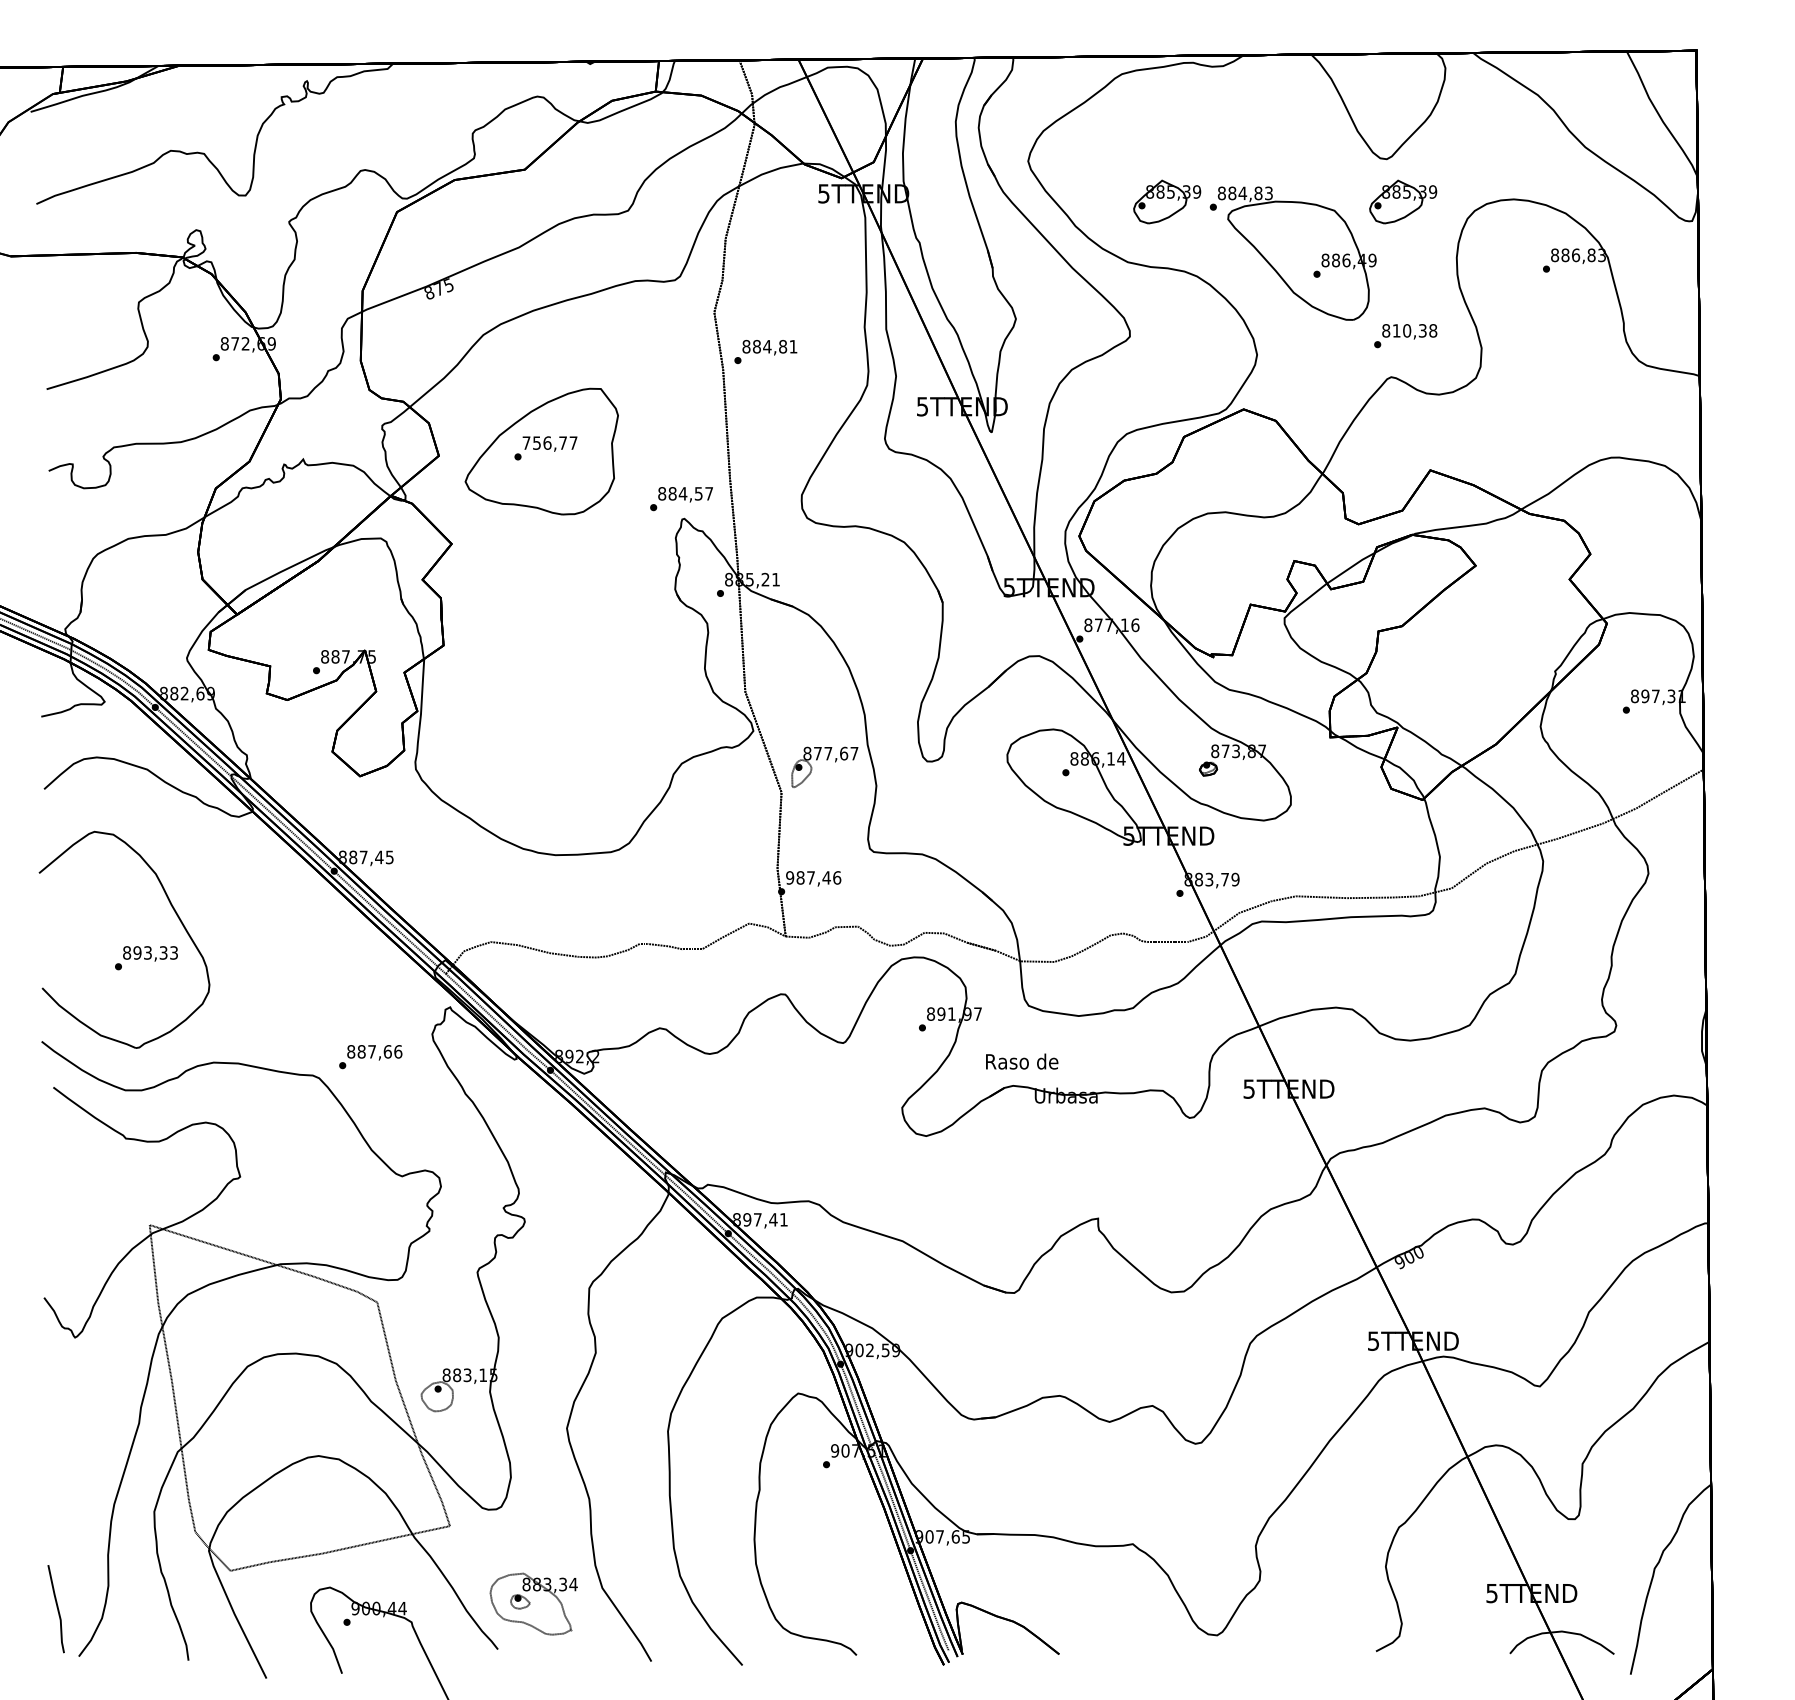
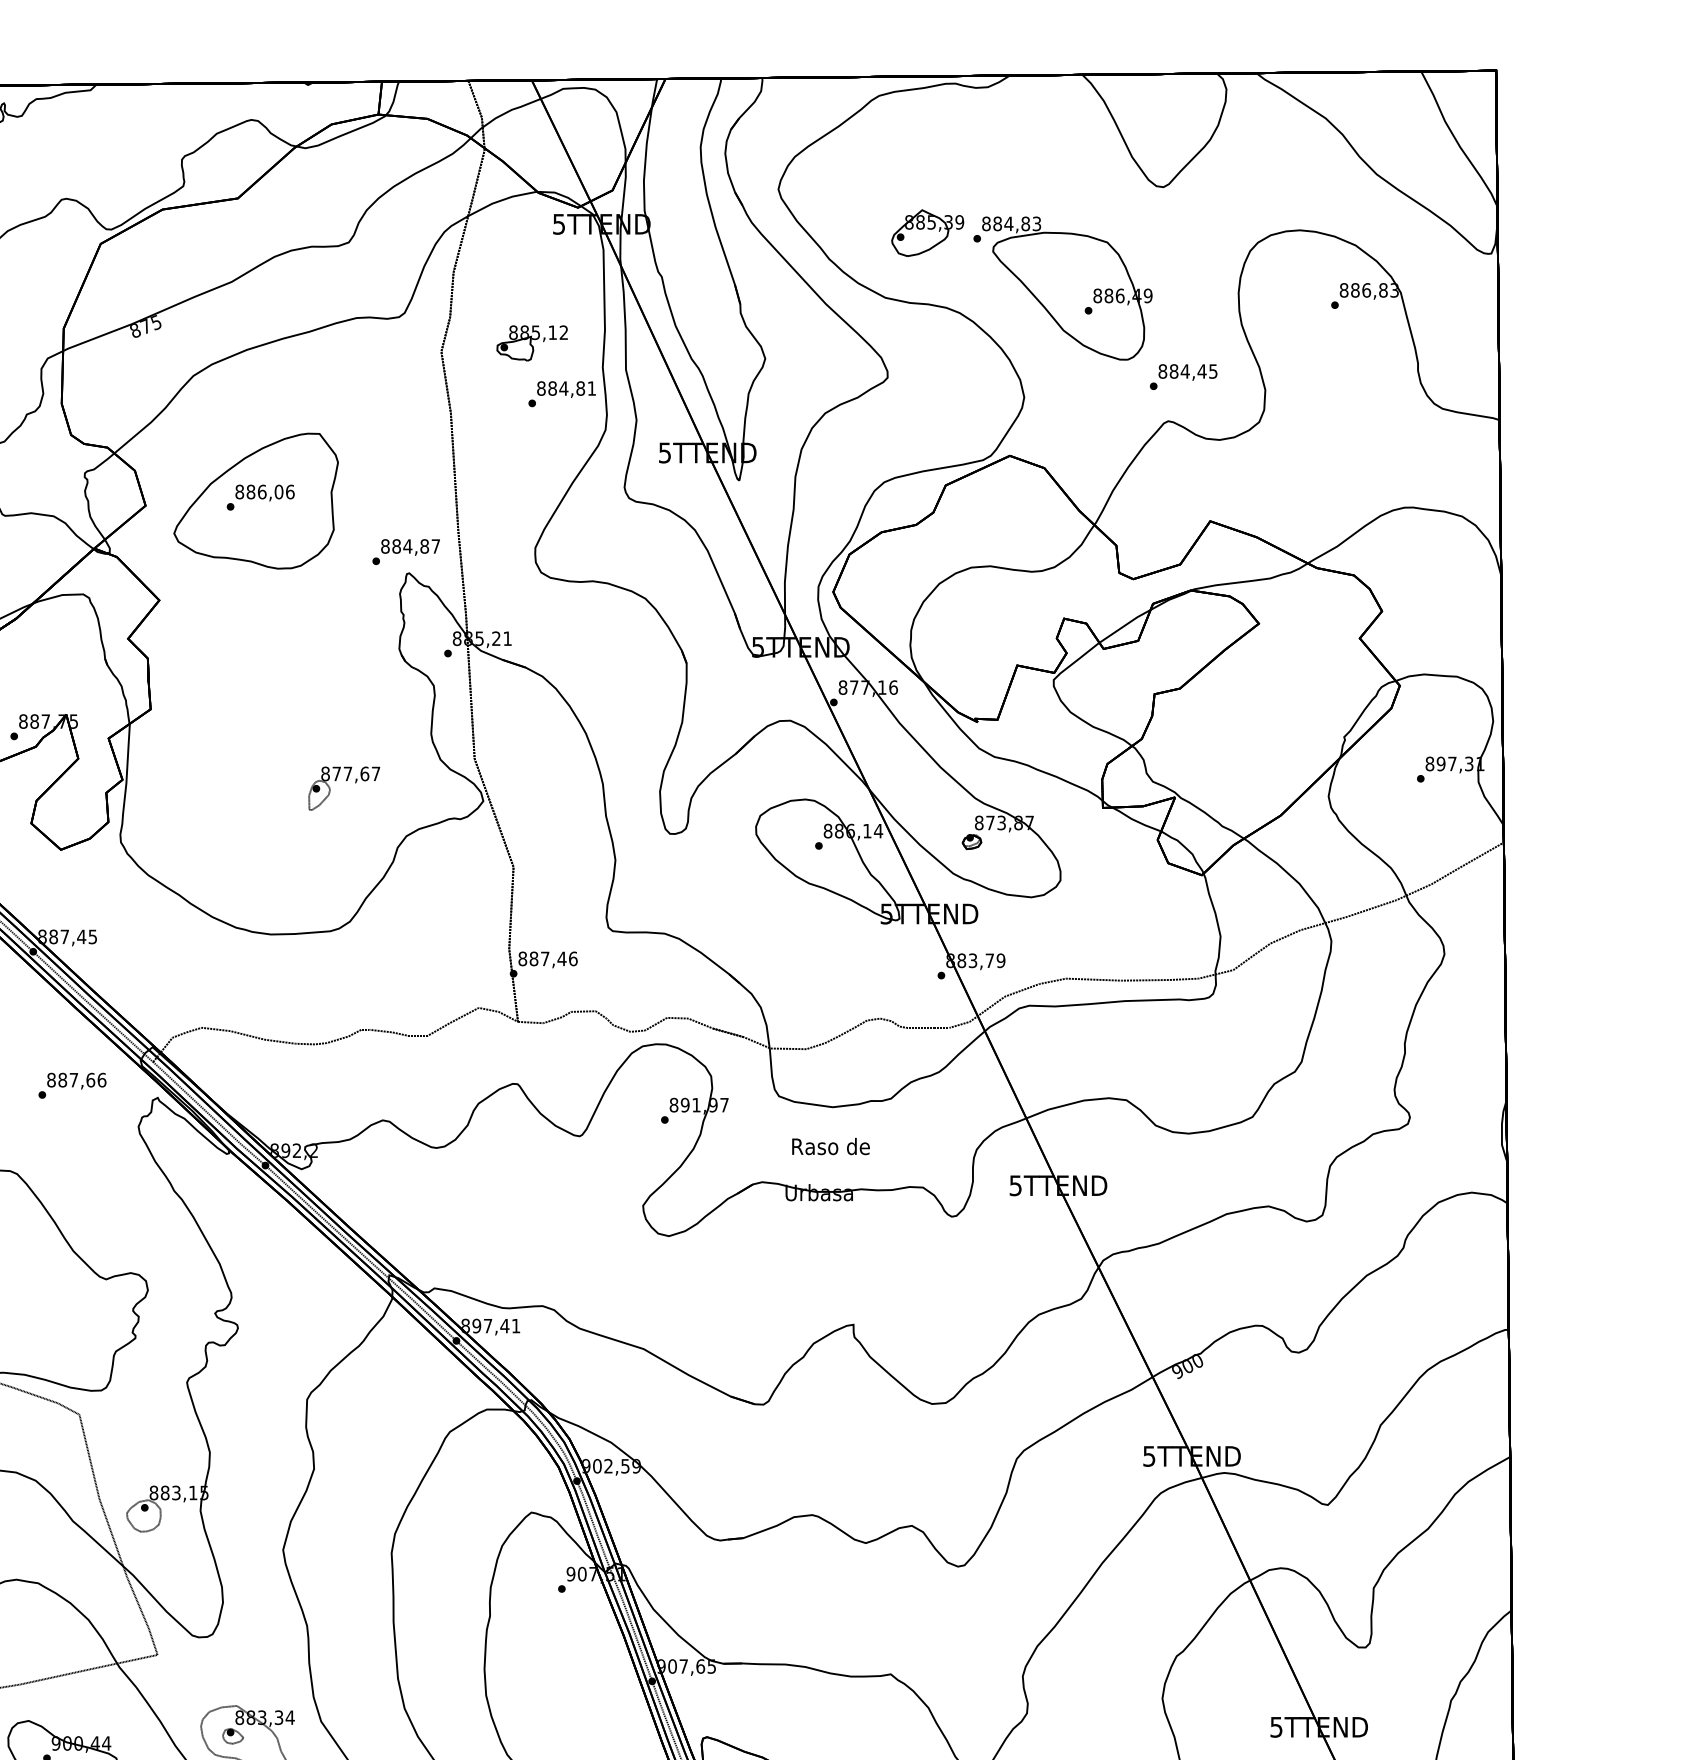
part: (1403, 201) -> (1181, 232), removed
part: (798, 304) -> (531, 343), added
text: (1414, 330) -> (1193, 371), 810,38 -> 884,45
text: (765, 351) -> (561, 393), moved
text: (549, 442) -> (264, 491), 756,77 -> 886,06
text: (698, 493) -> (424, 546), 884,57 -> 884,87
part: (826, 760) -> (346, 781), moved
text: (790, 877) -> (523, 958), 987,46 -> 887,46
text: (370, 1057) -> (72, 1086), moved
text: (1022, 1061) -> (831, 1146), moved

